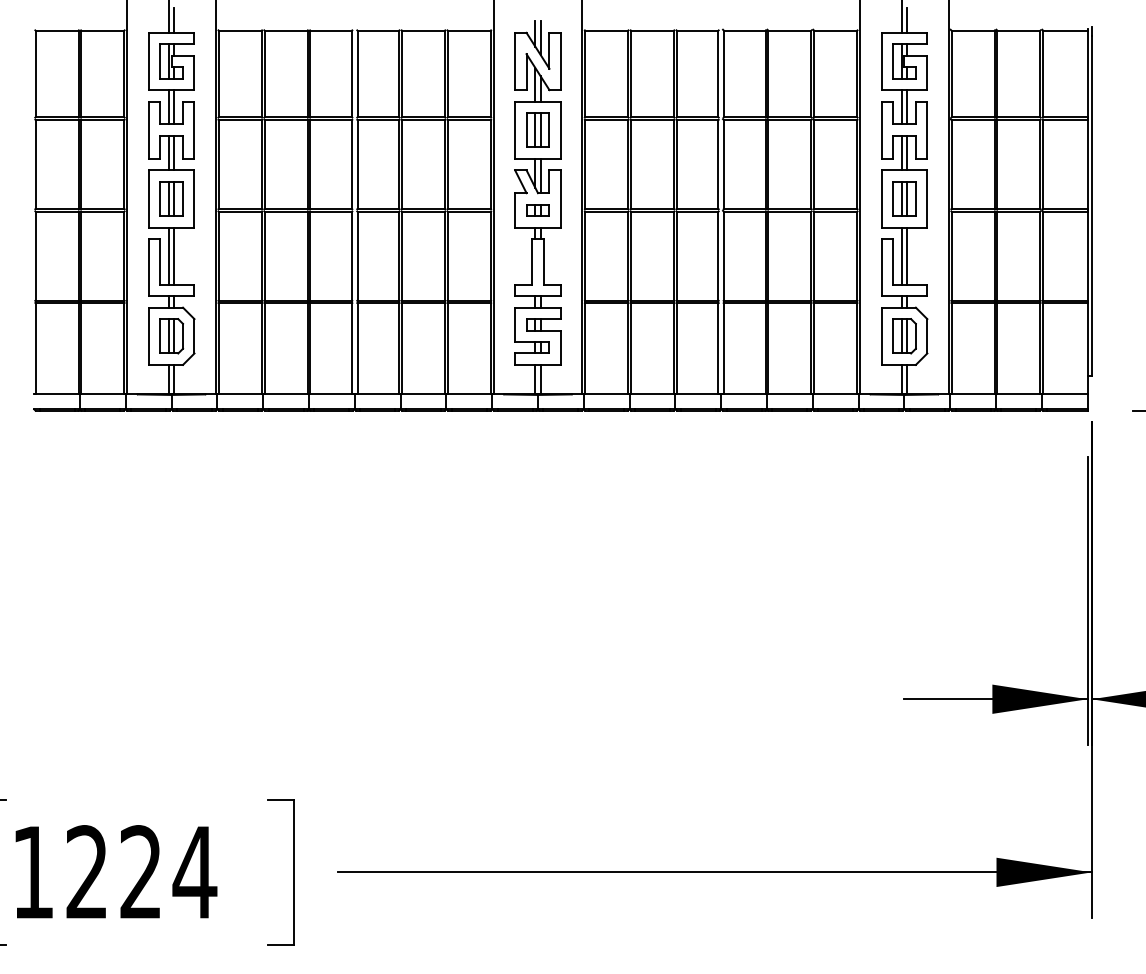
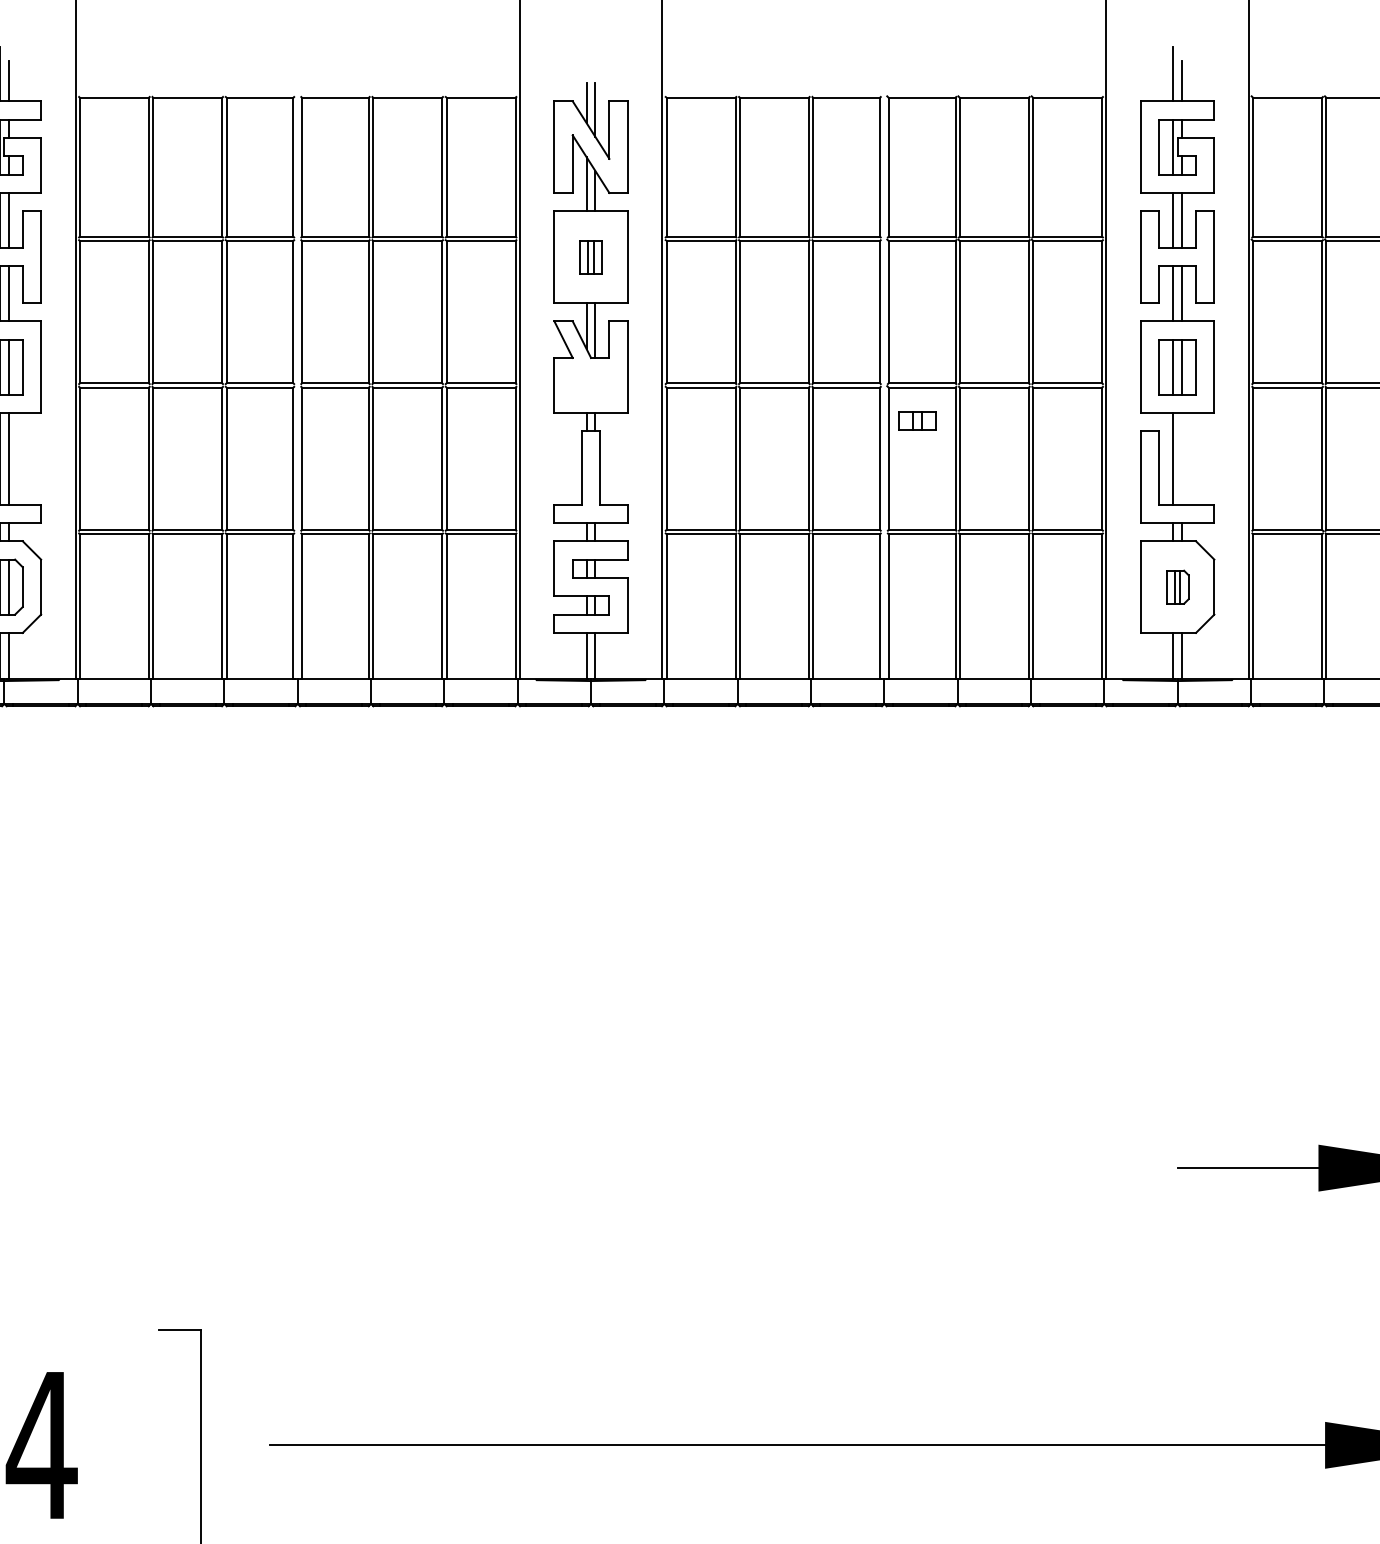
part: (537, 129) -> (590, 256), size x0.6
part: (537, 210) -> (916, 420), moved
line: (907, 255) -> (1182, 457), removed
part: (904, 336) -> (1177, 587), size x0.6

